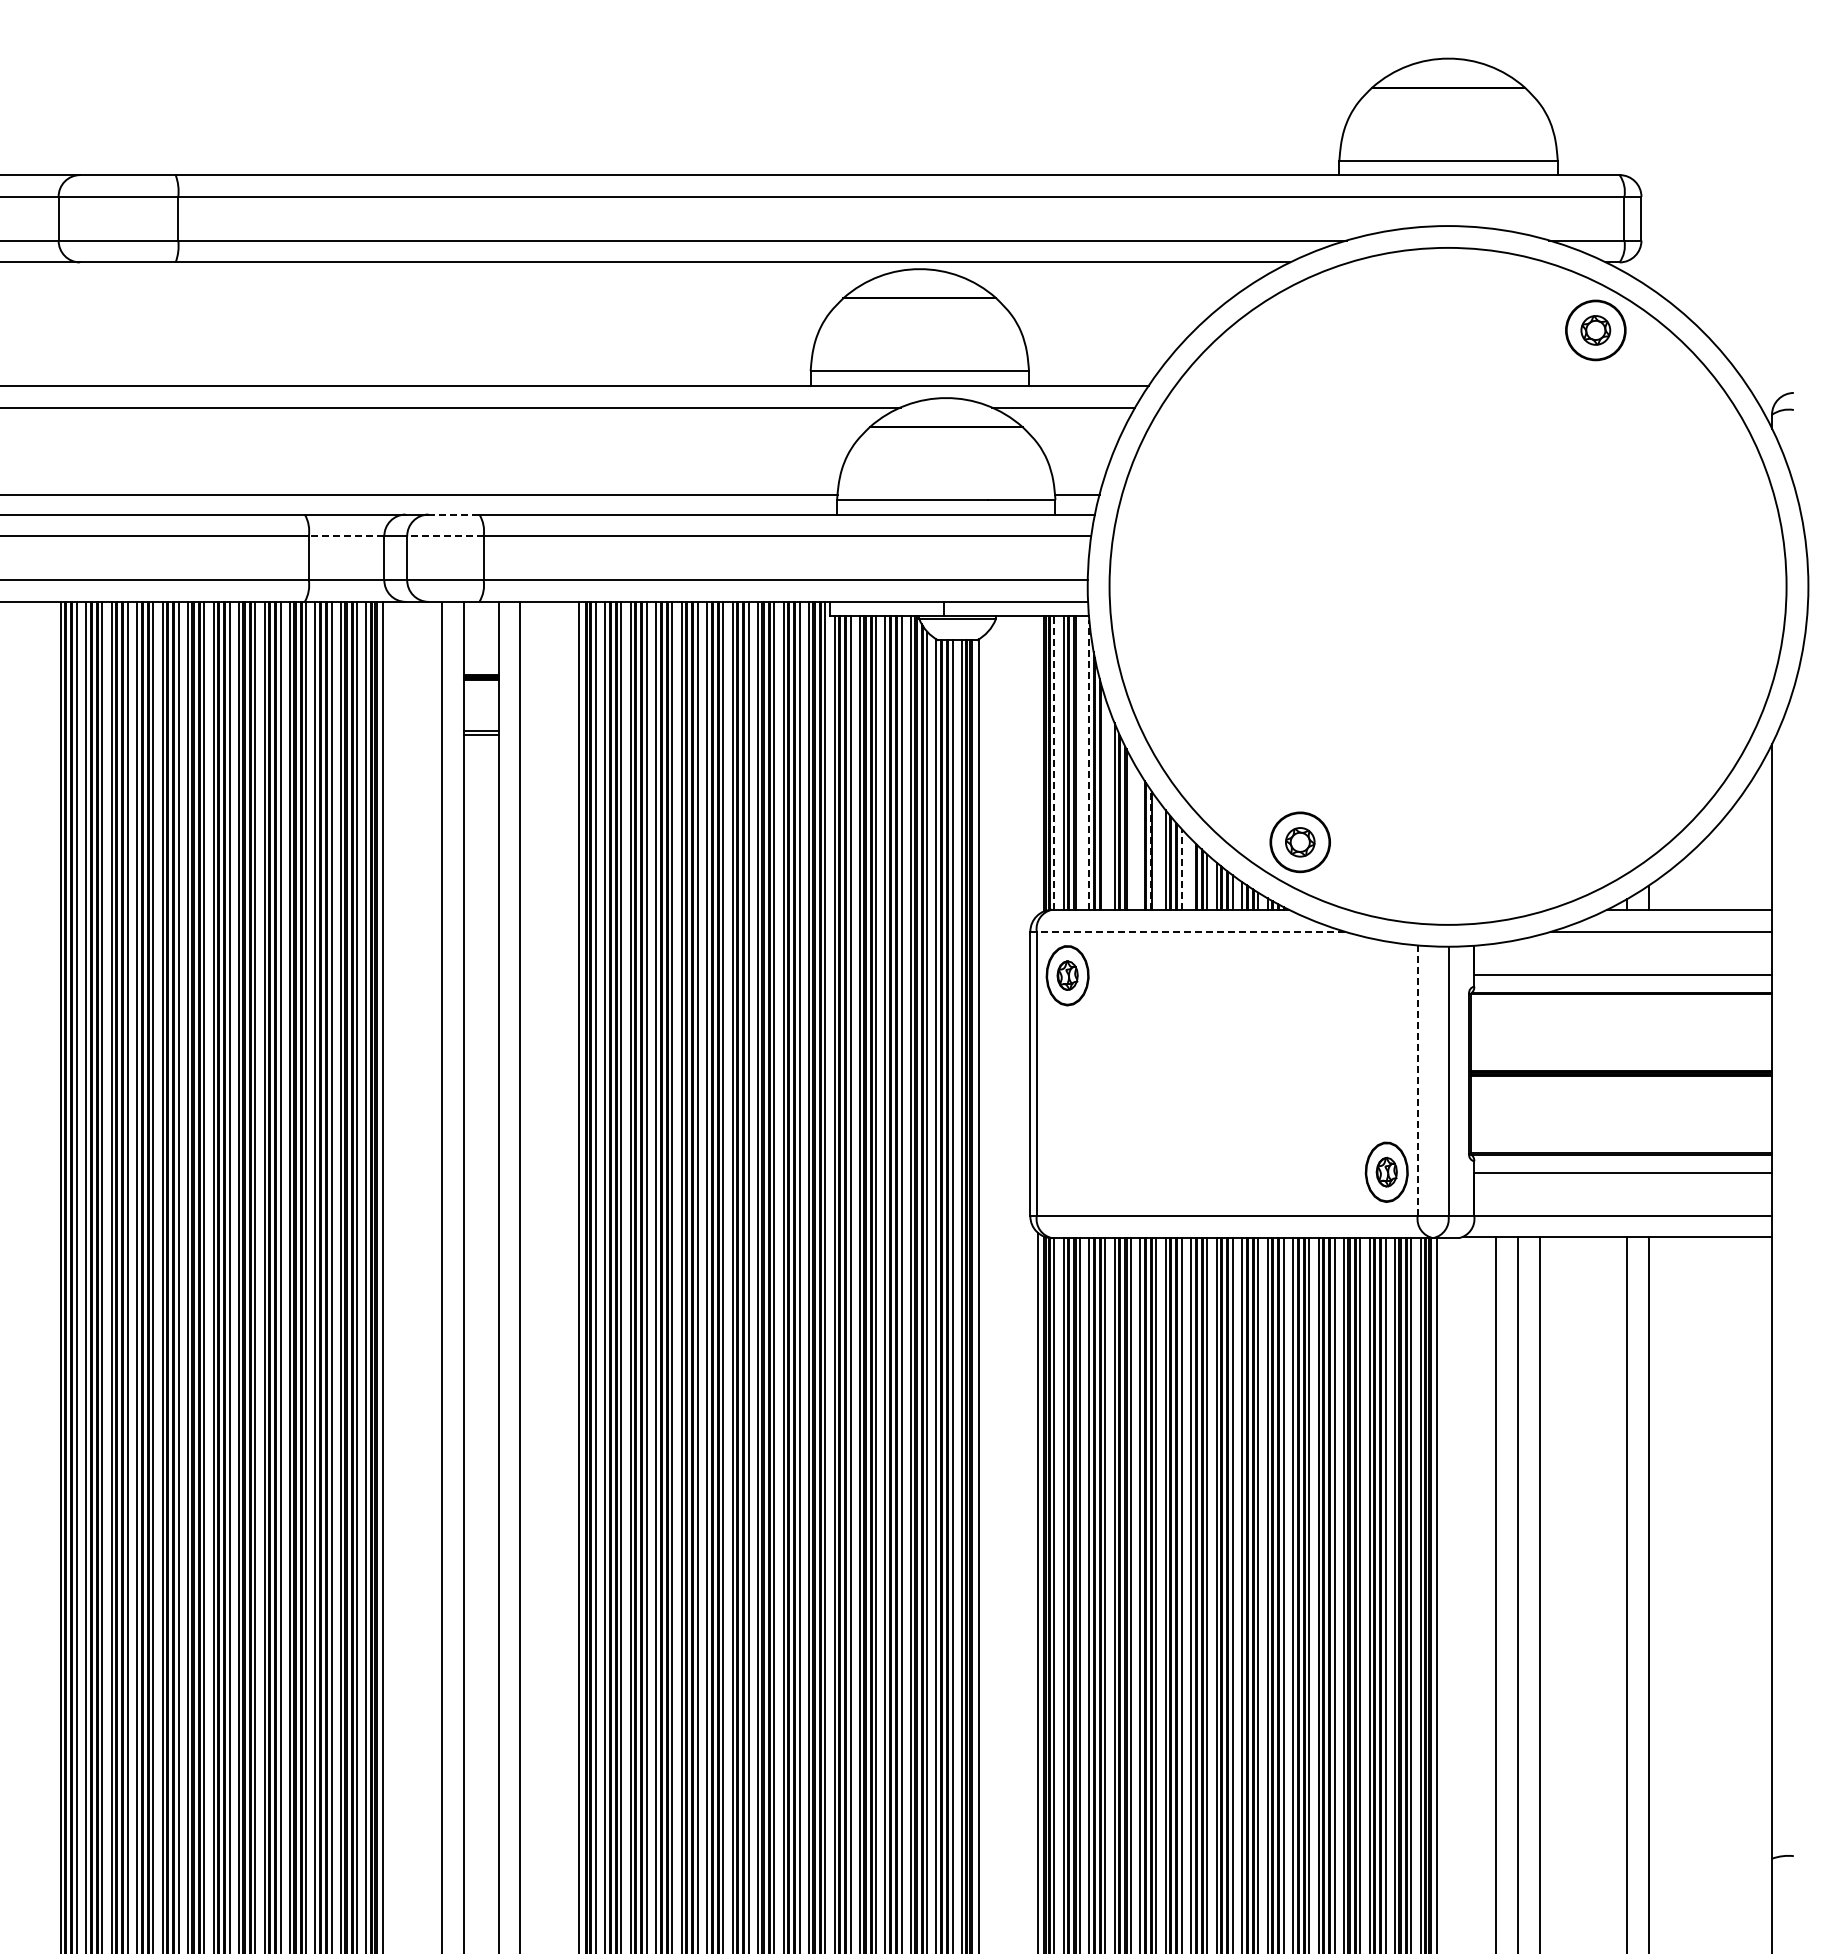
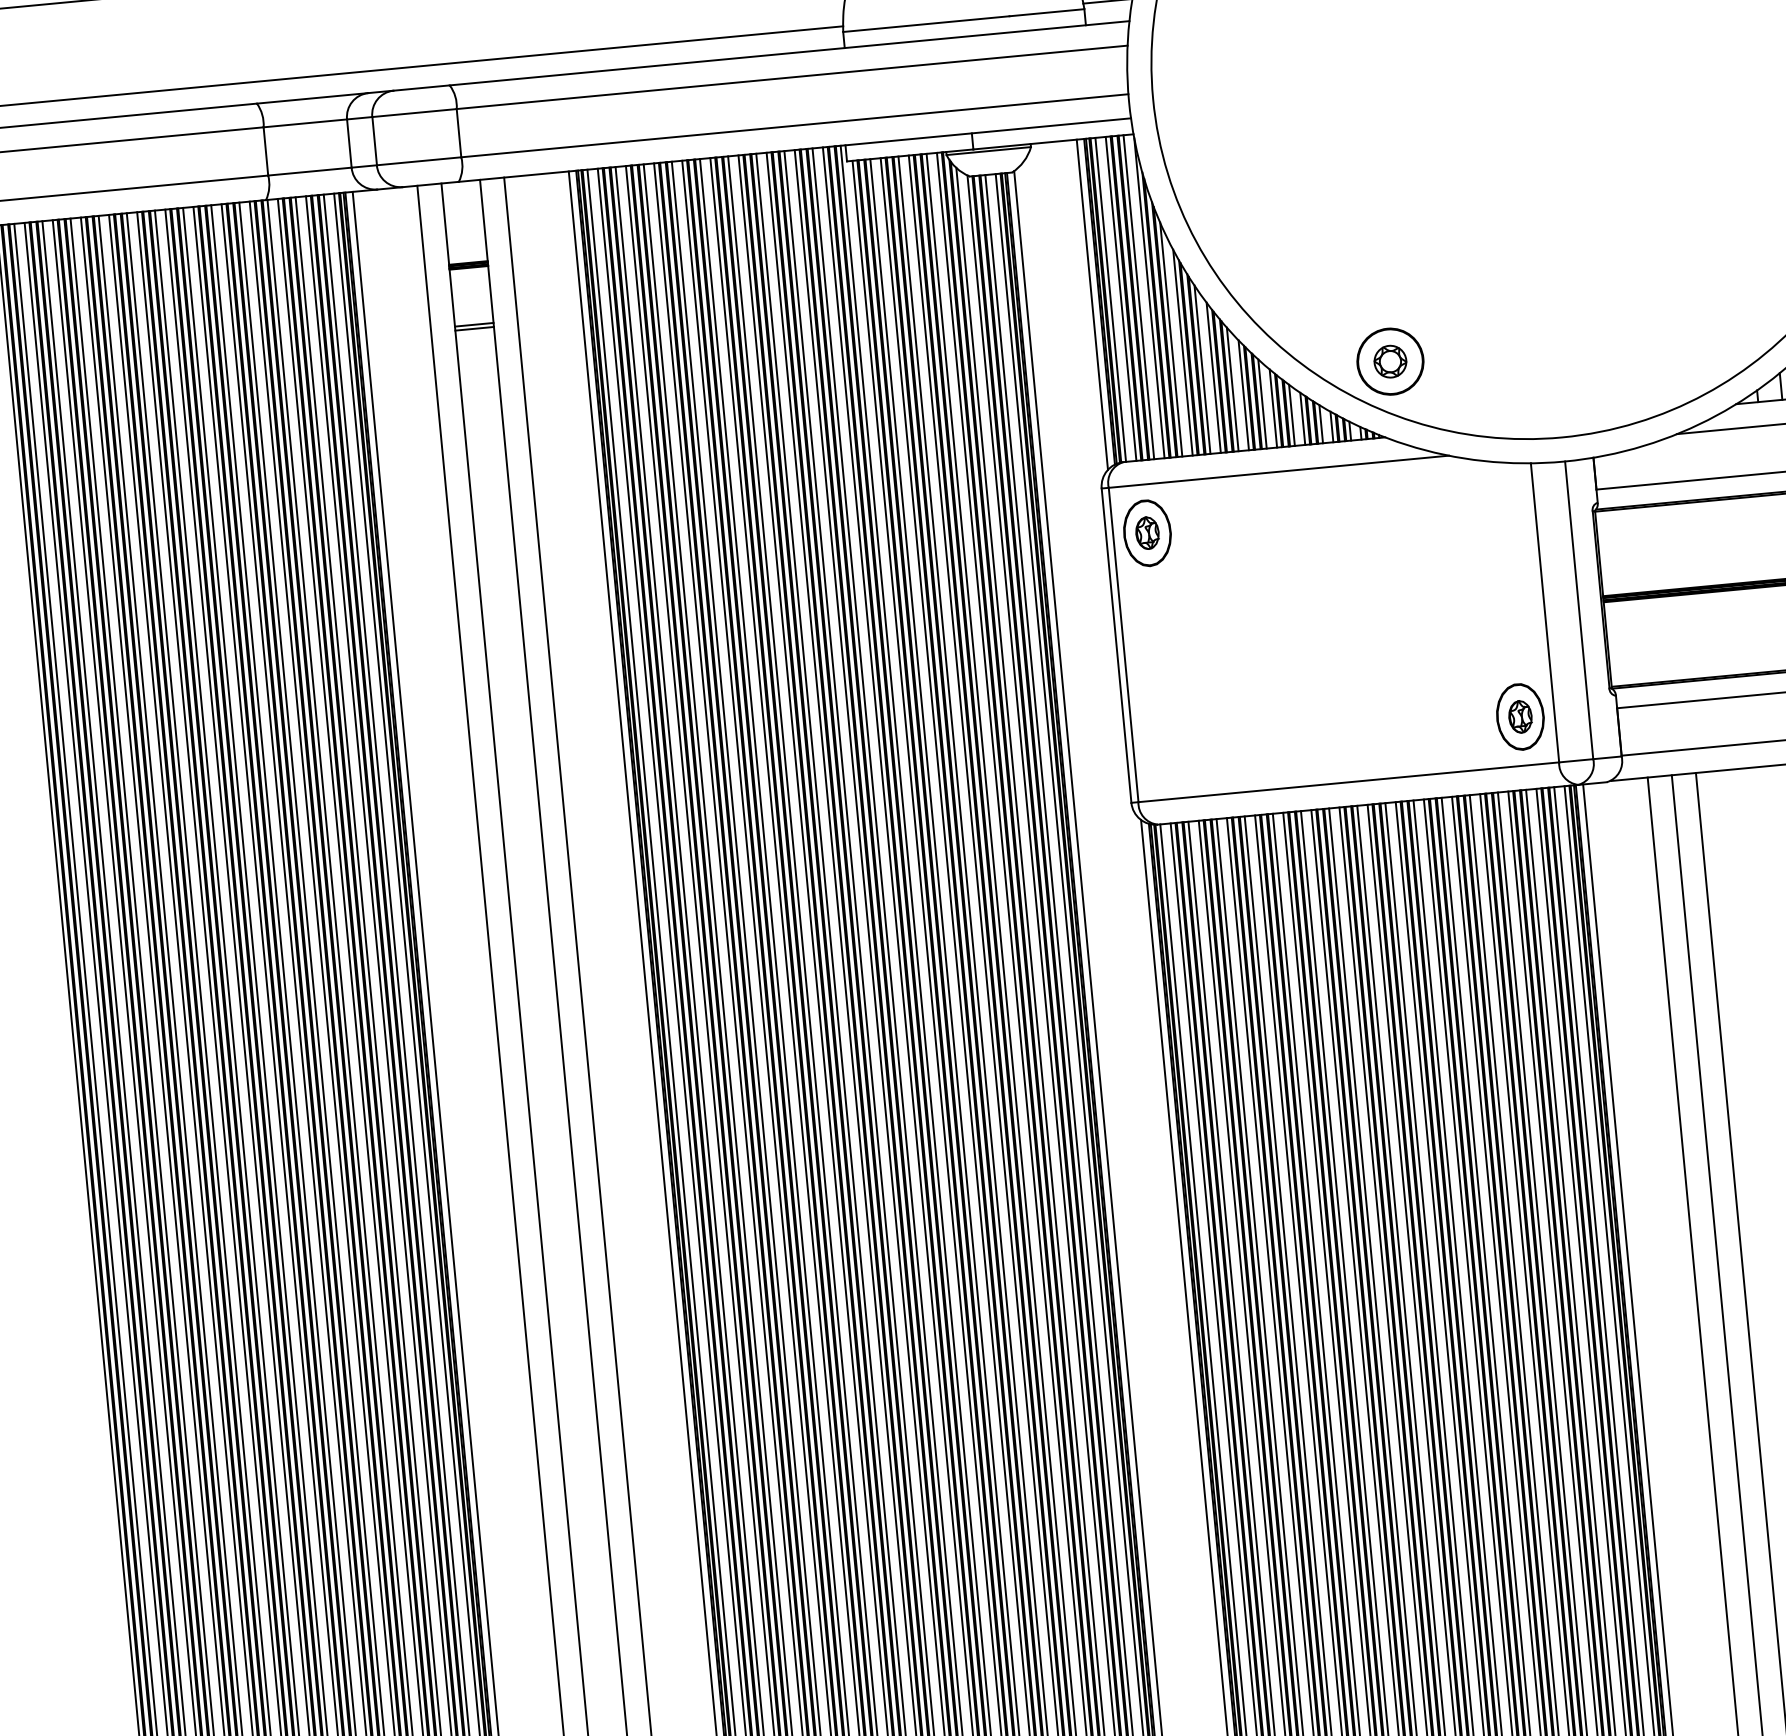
line: (454, 514) -> (422, 87), dashed -> solid
line: (346, 536) -> (305, 123), dashed -> solid
line: (444, 536) -> (413, 113), dashed -> solid
line: (1079, 762) -> (1138, 296), added
line: (1054, 763) -> (1110, 300), dashed -> solid
line: (1037, 765) -> (1092, 304), added
line: (1089, 765) -> (1149, 298), dashed -> solid
line: (1105, 803) -> (1171, 339), added
line: (1130, 833) -> (1202, 369), added
line: (1140, 841) -> (1213, 377), added
line: (1150, 849) -> (1225, 385), dashed -> solid
line: (1156, 853) -> (1232, 389), added
line: (1181, 869) -> (1262, 404), dashed -> solid
line: (1191, 874) -> (1273, 408), added
line: (1190, 931) -> (1278, 471), dashed -> solid
line: (1417, 1080) -> (1544, 612), dashed -> solid

